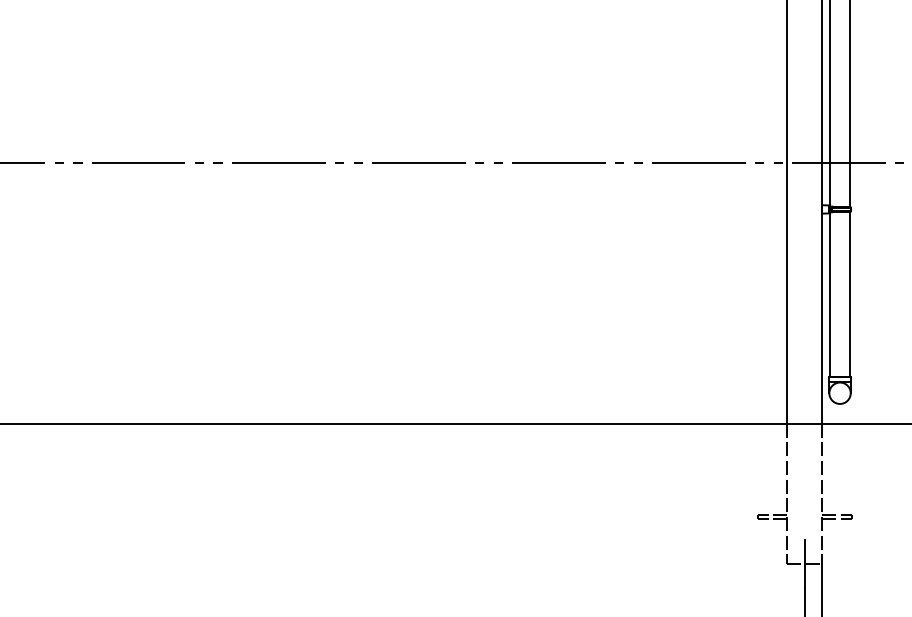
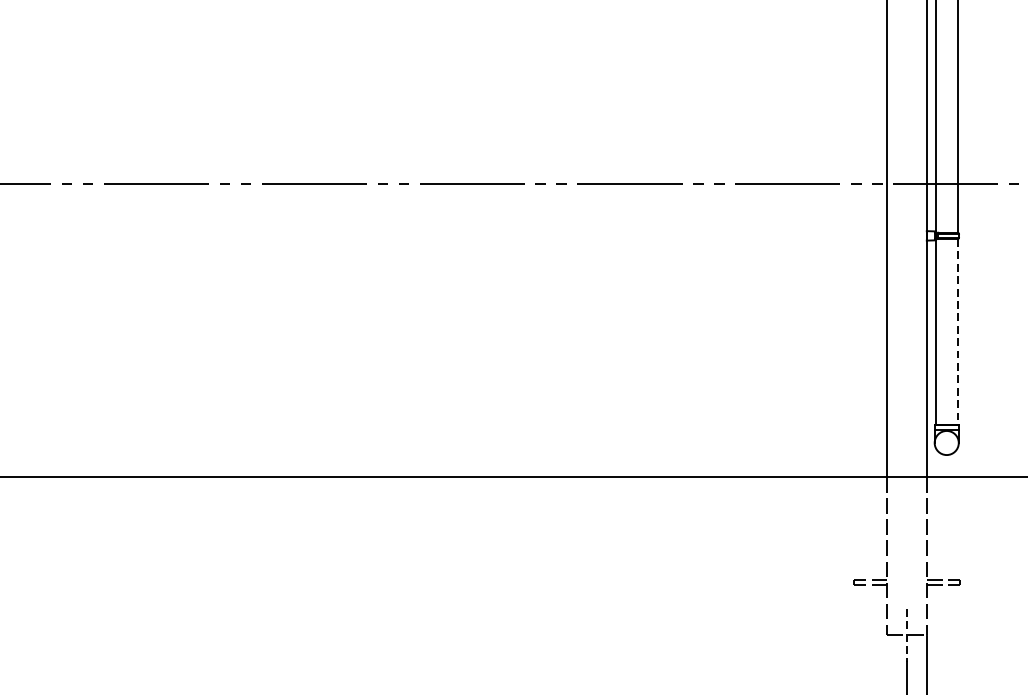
line: (849, 295) -> (957, 332), solid -> dashed
line: (804, 564) -> (906, 635), solid -> dashed

